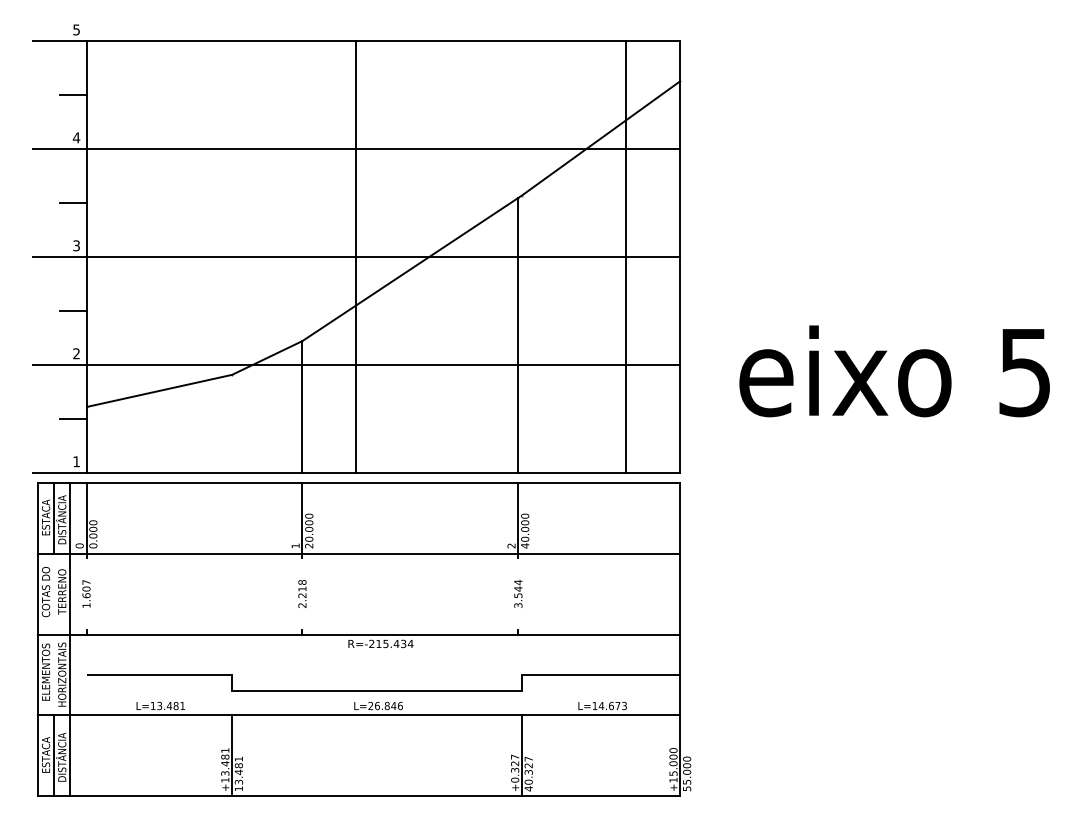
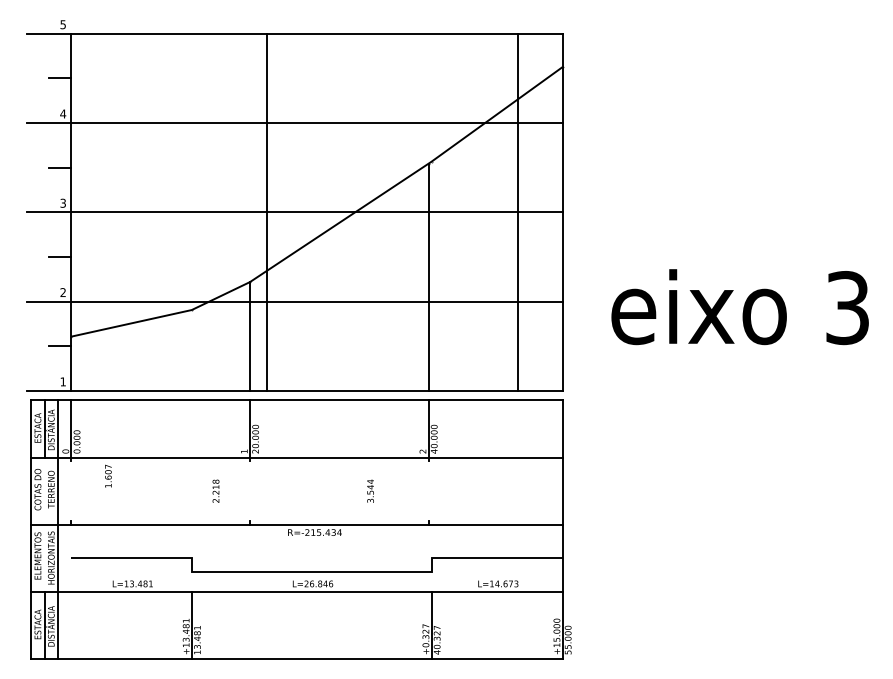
line: (356, 255) -> (266, 211), moved
text: (1024, 371) -> (847, 307), 5 -> 3
text: (86, 593) -> (108, 475), moved
text: (301, 593) -> (215, 490), moved
text: (518, 593) -> (370, 490), moved

